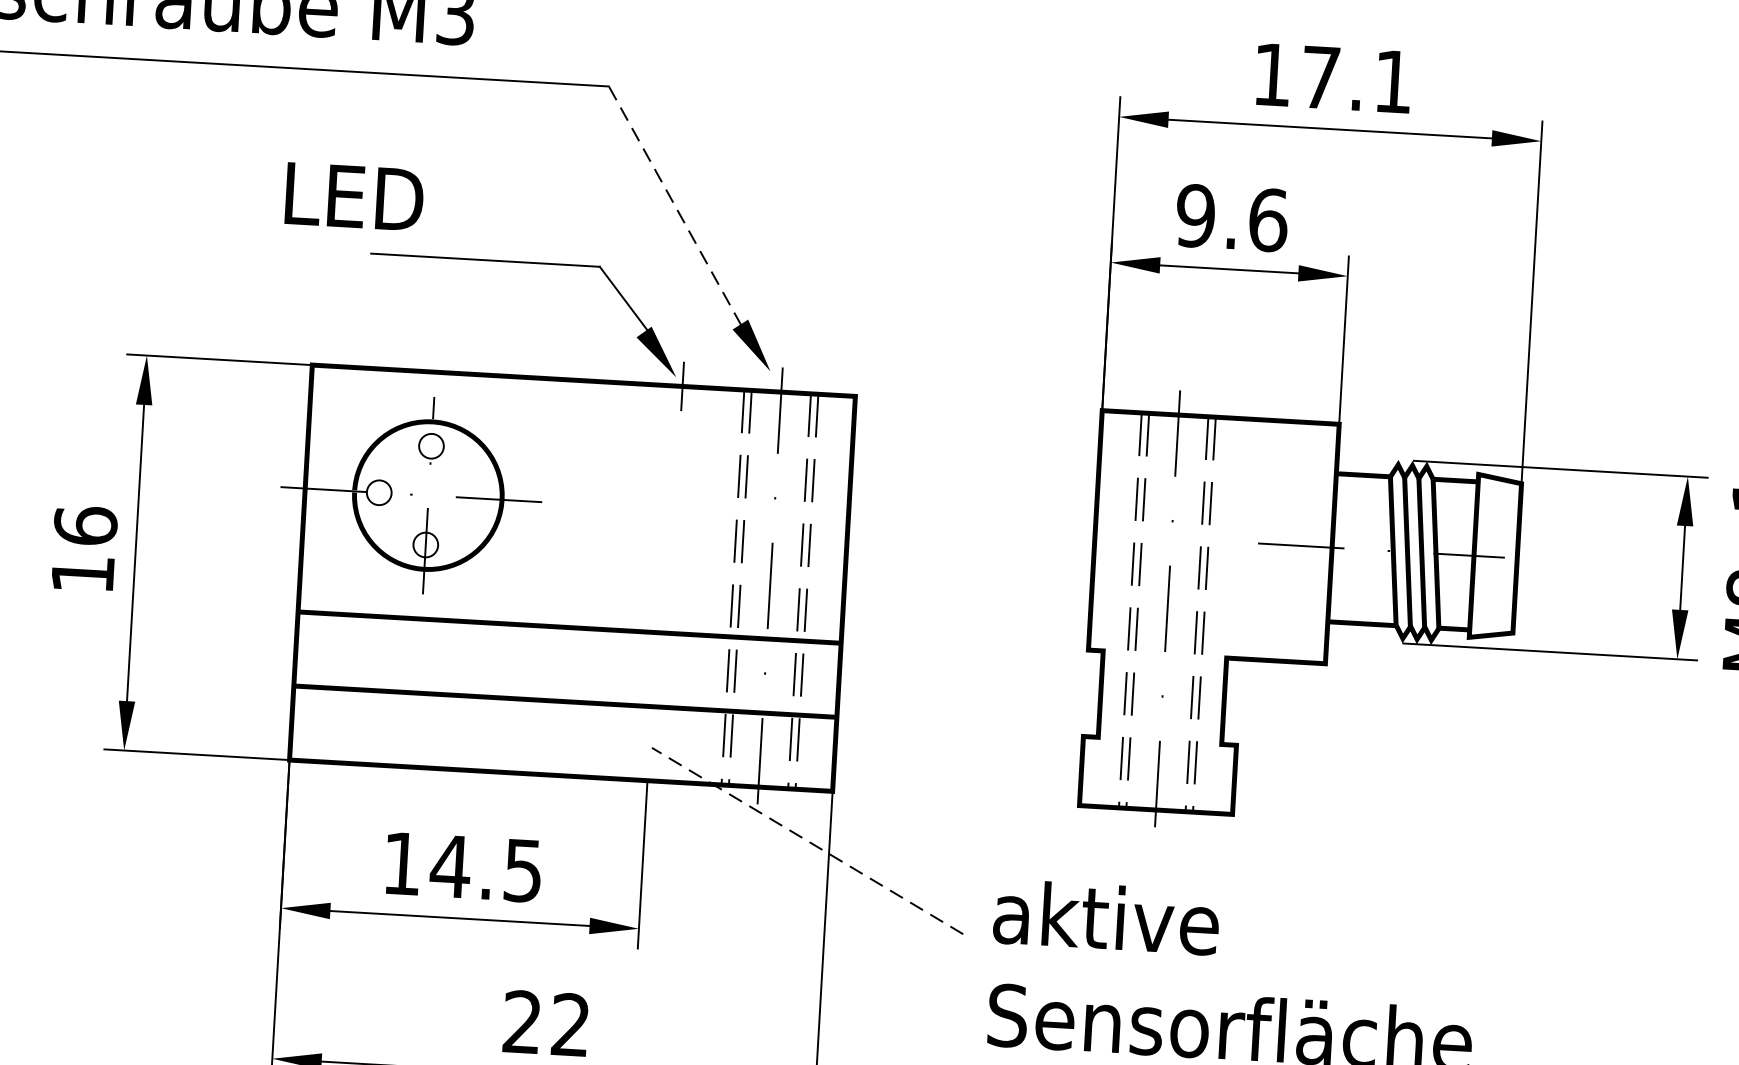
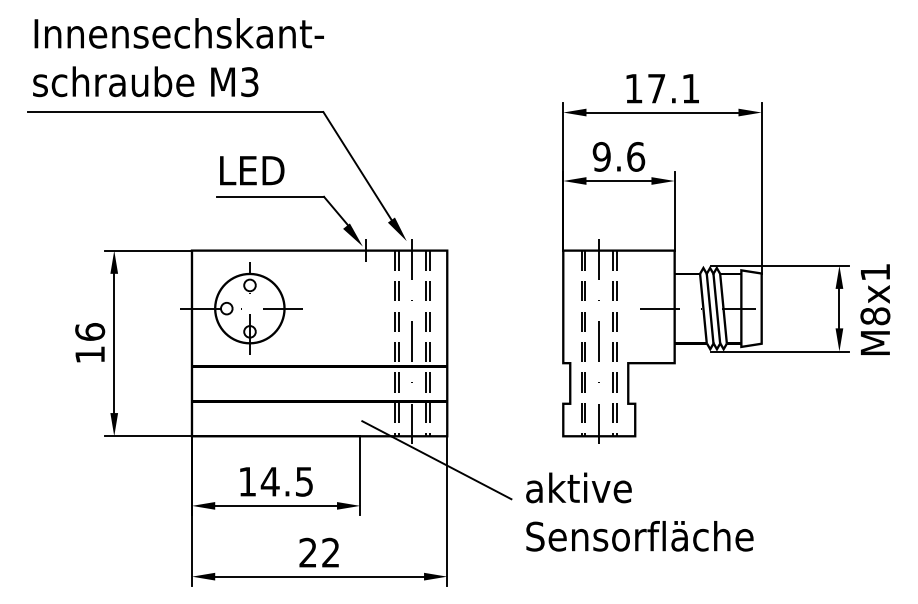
text: (355, 196) -> (252, 170), moved
line: (674, 204) -> (357, 165), dashed -> solid
line: (806, 839) -> (436, 459), dashed -> solid

